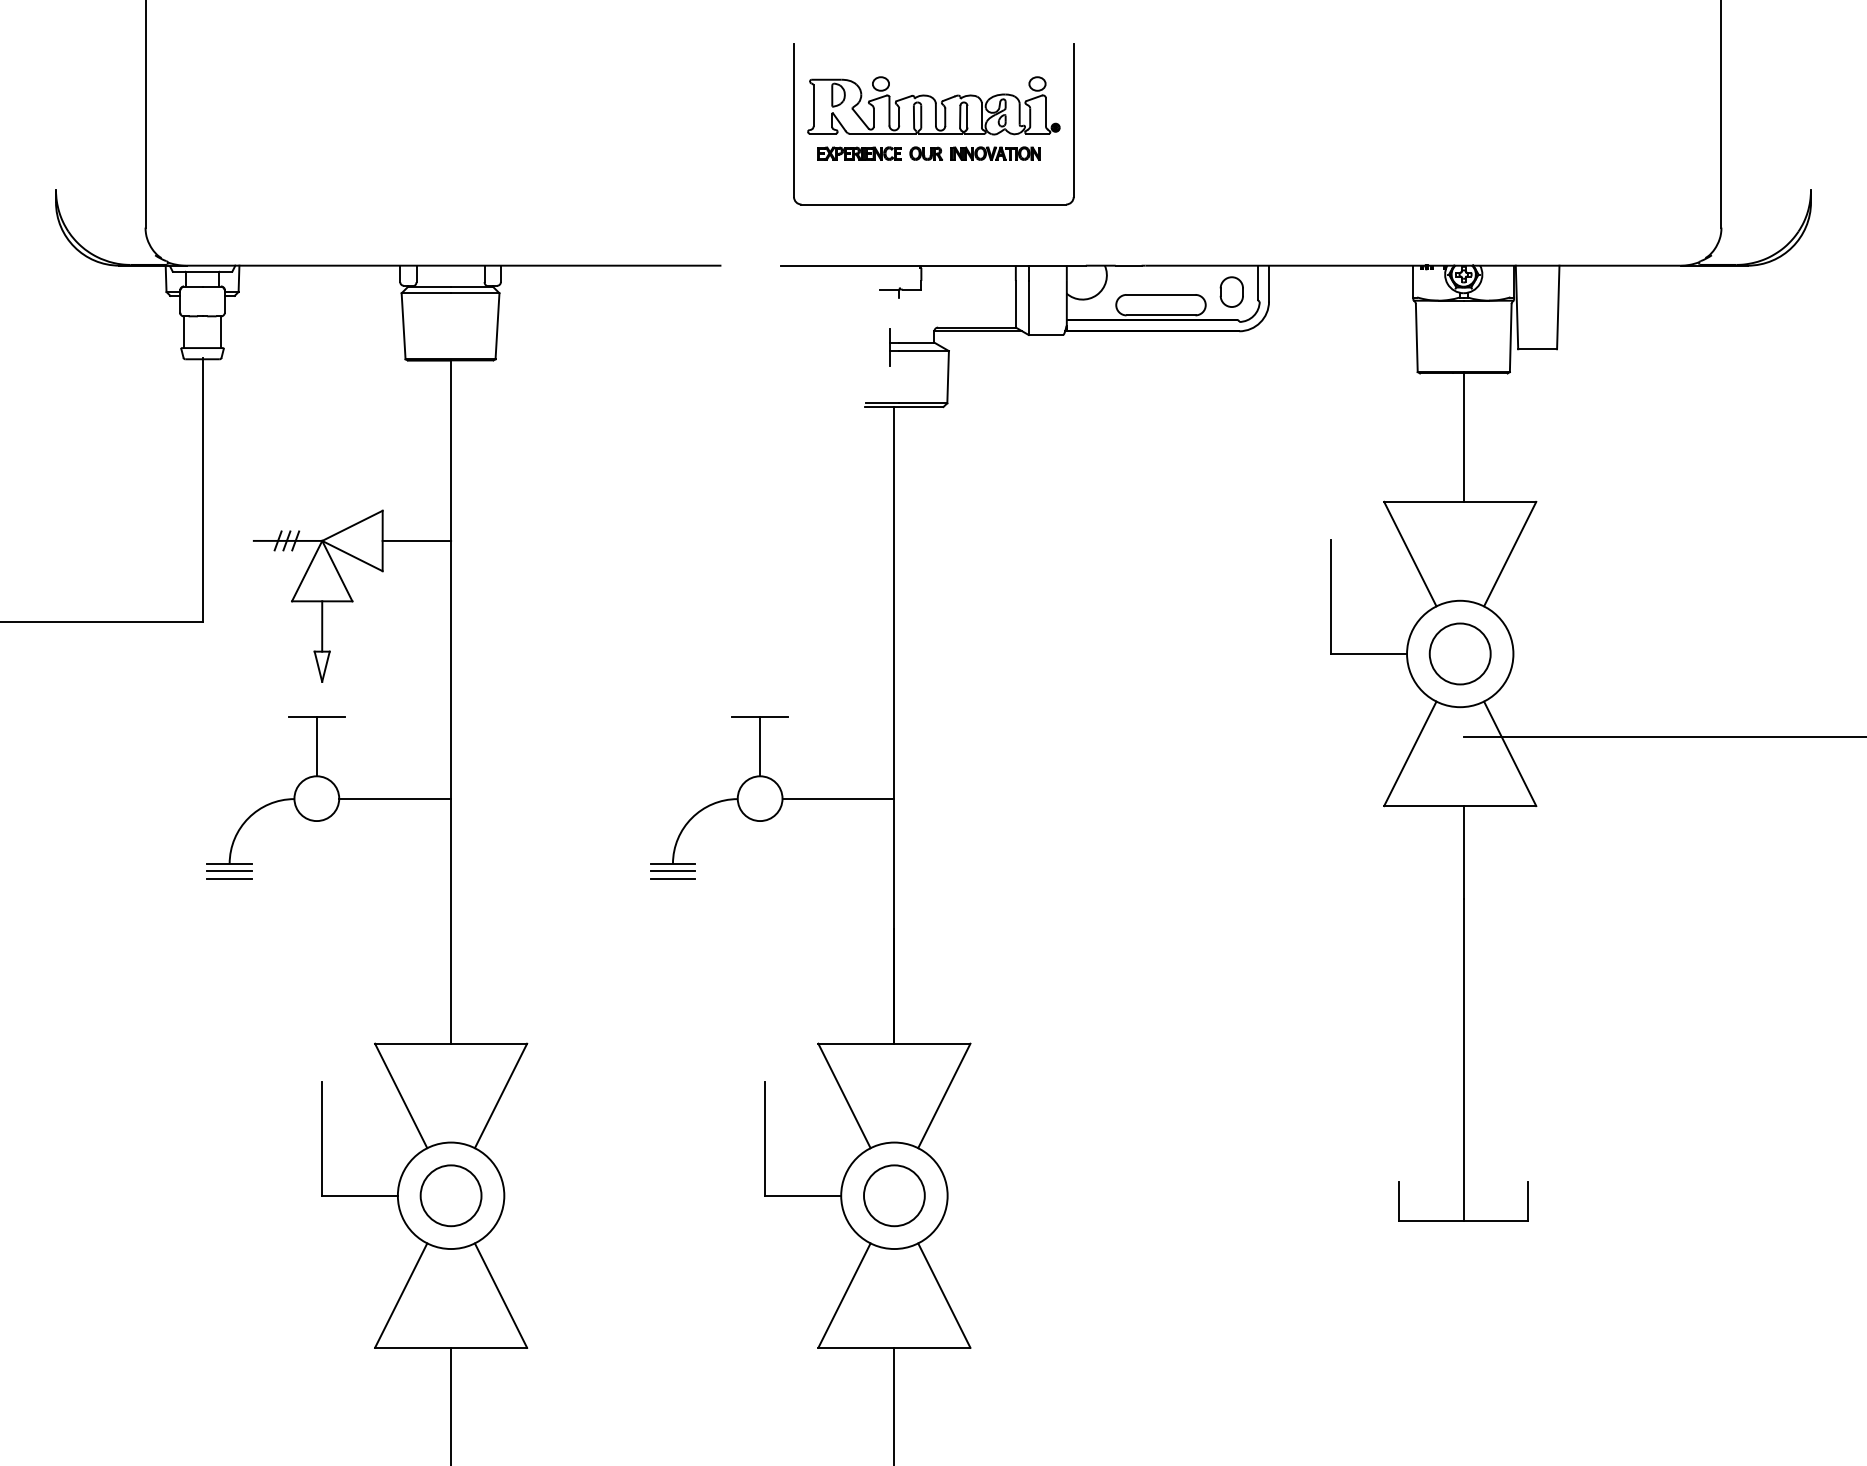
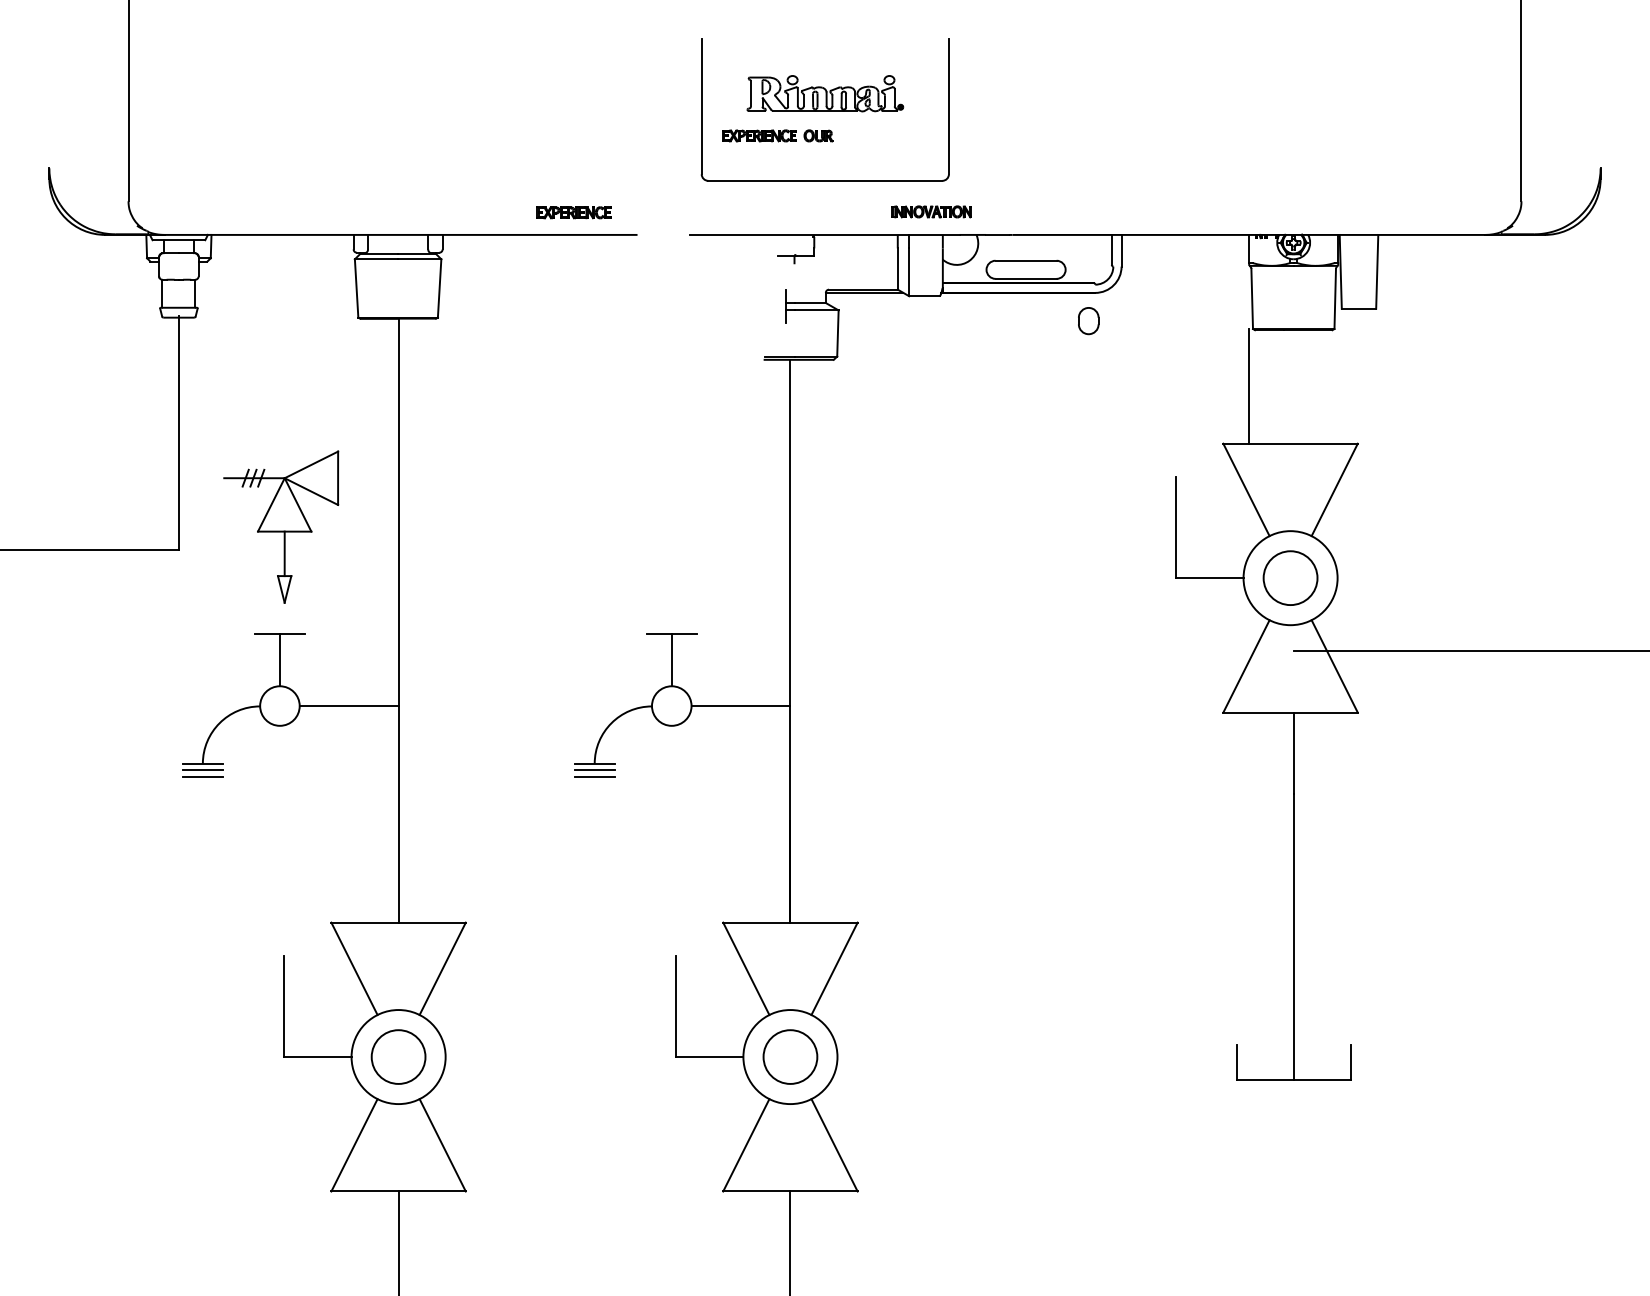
part: (933, 105) -> (825, 93), size x0.7
part: (995, 153) -> (931, 211), moved
part: (649, 240) -> (573, 212), added
part: (1231, 291) -> (1088, 320), moved
line: (1463, 436) -> (1248, 385), moved
line: (416, 540) -> (368, 477), removed

